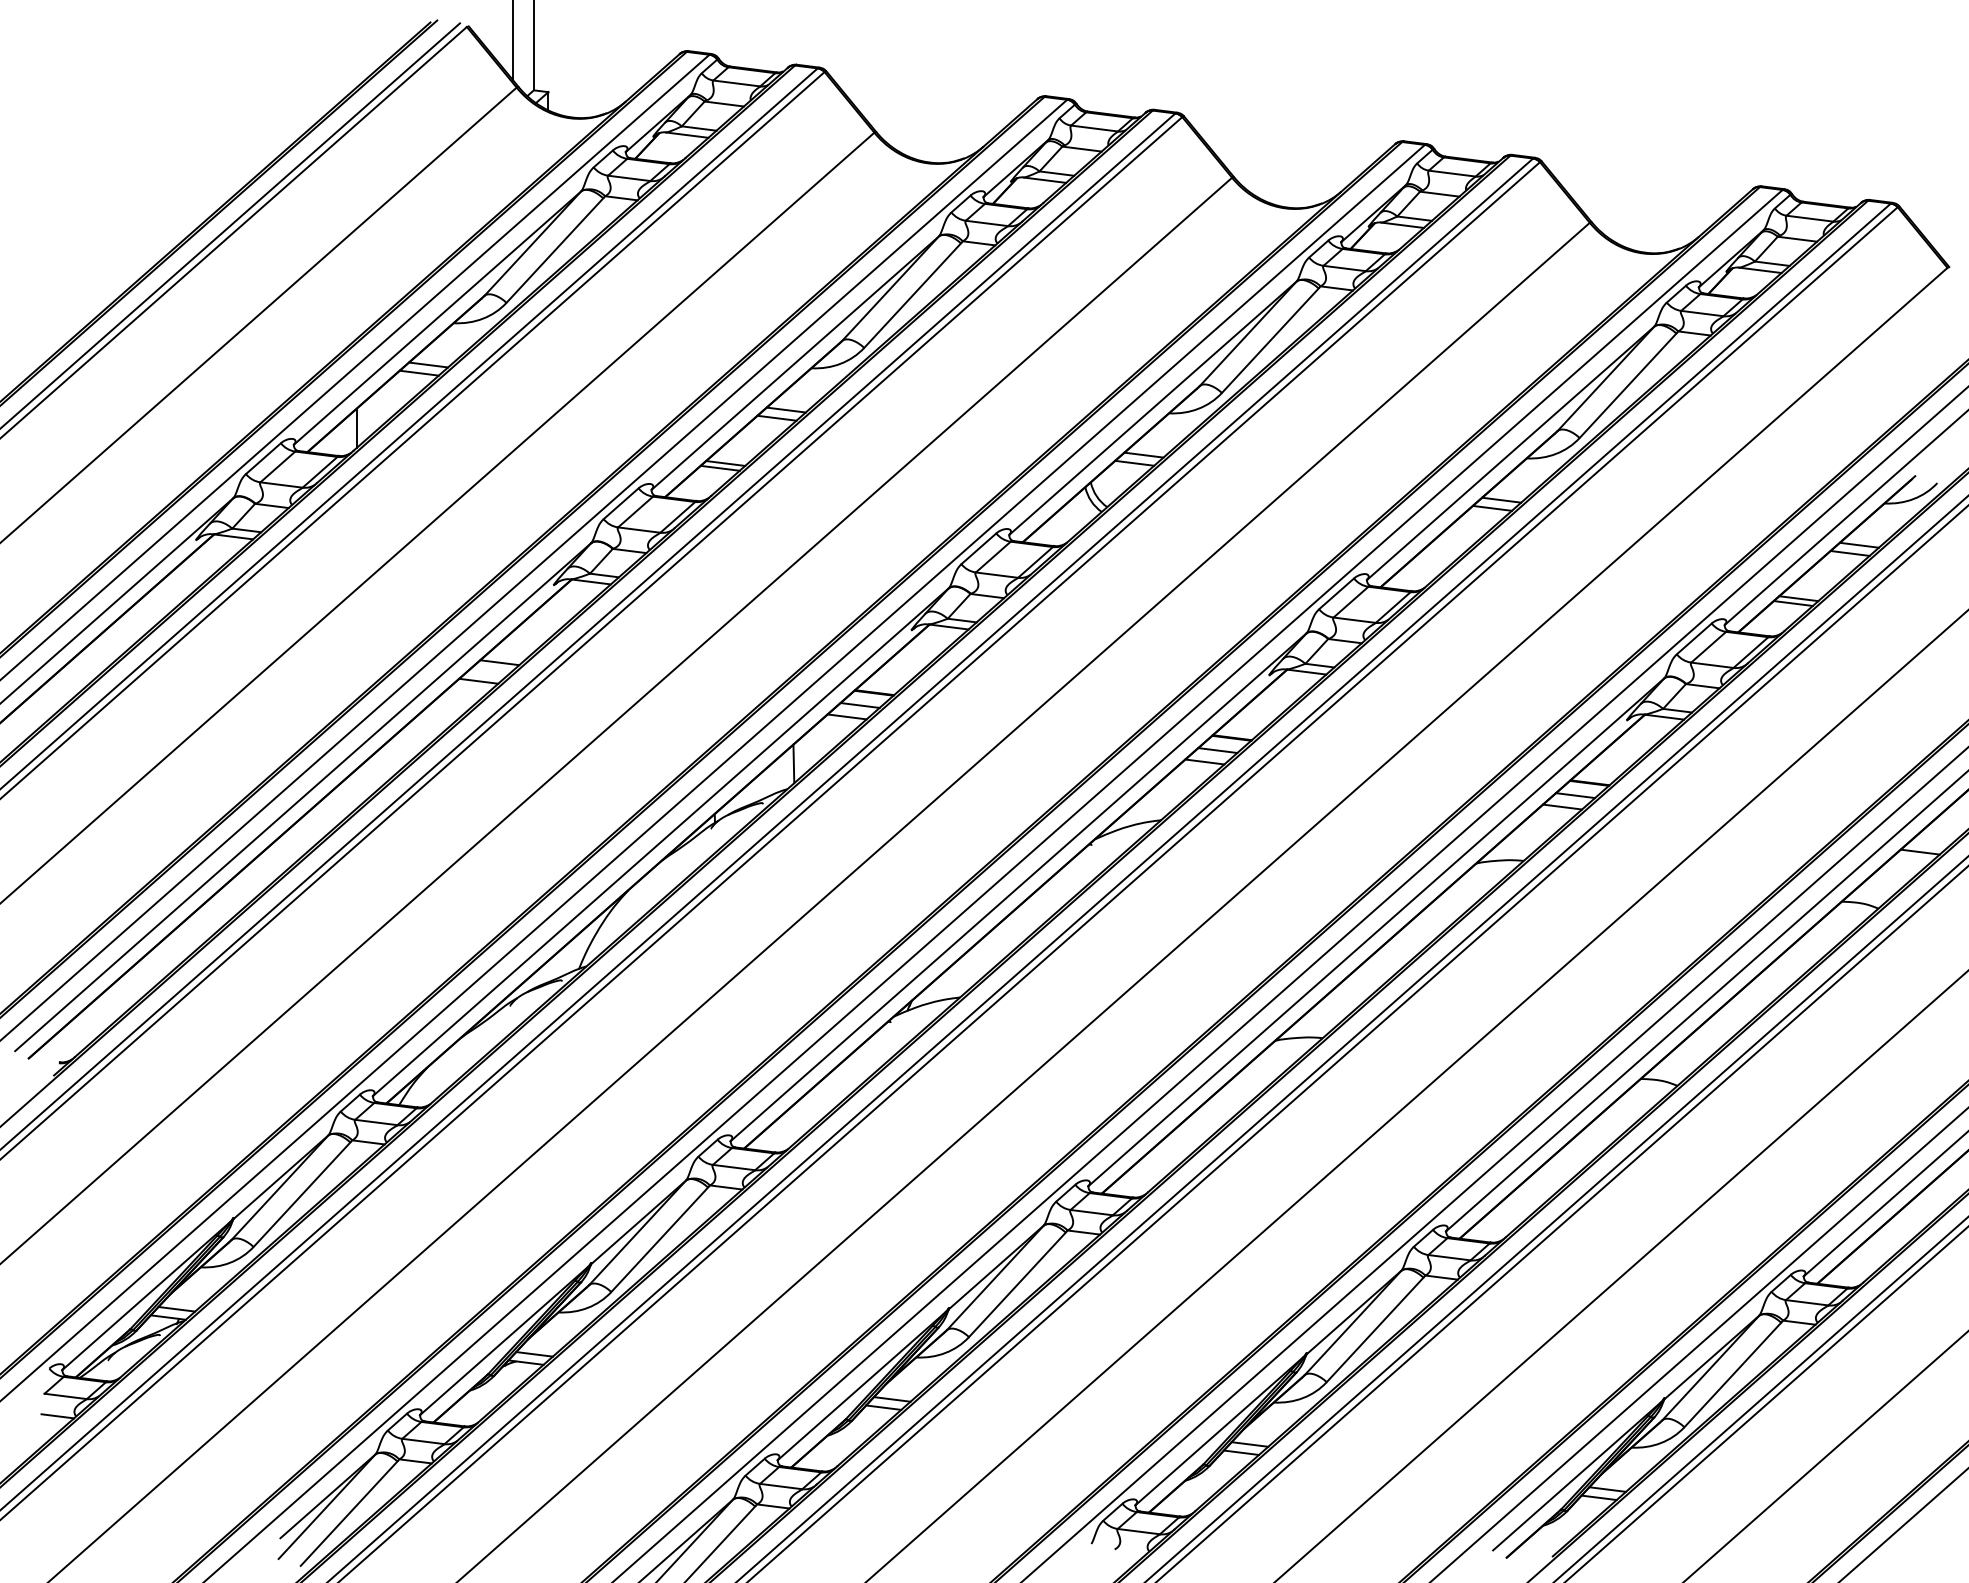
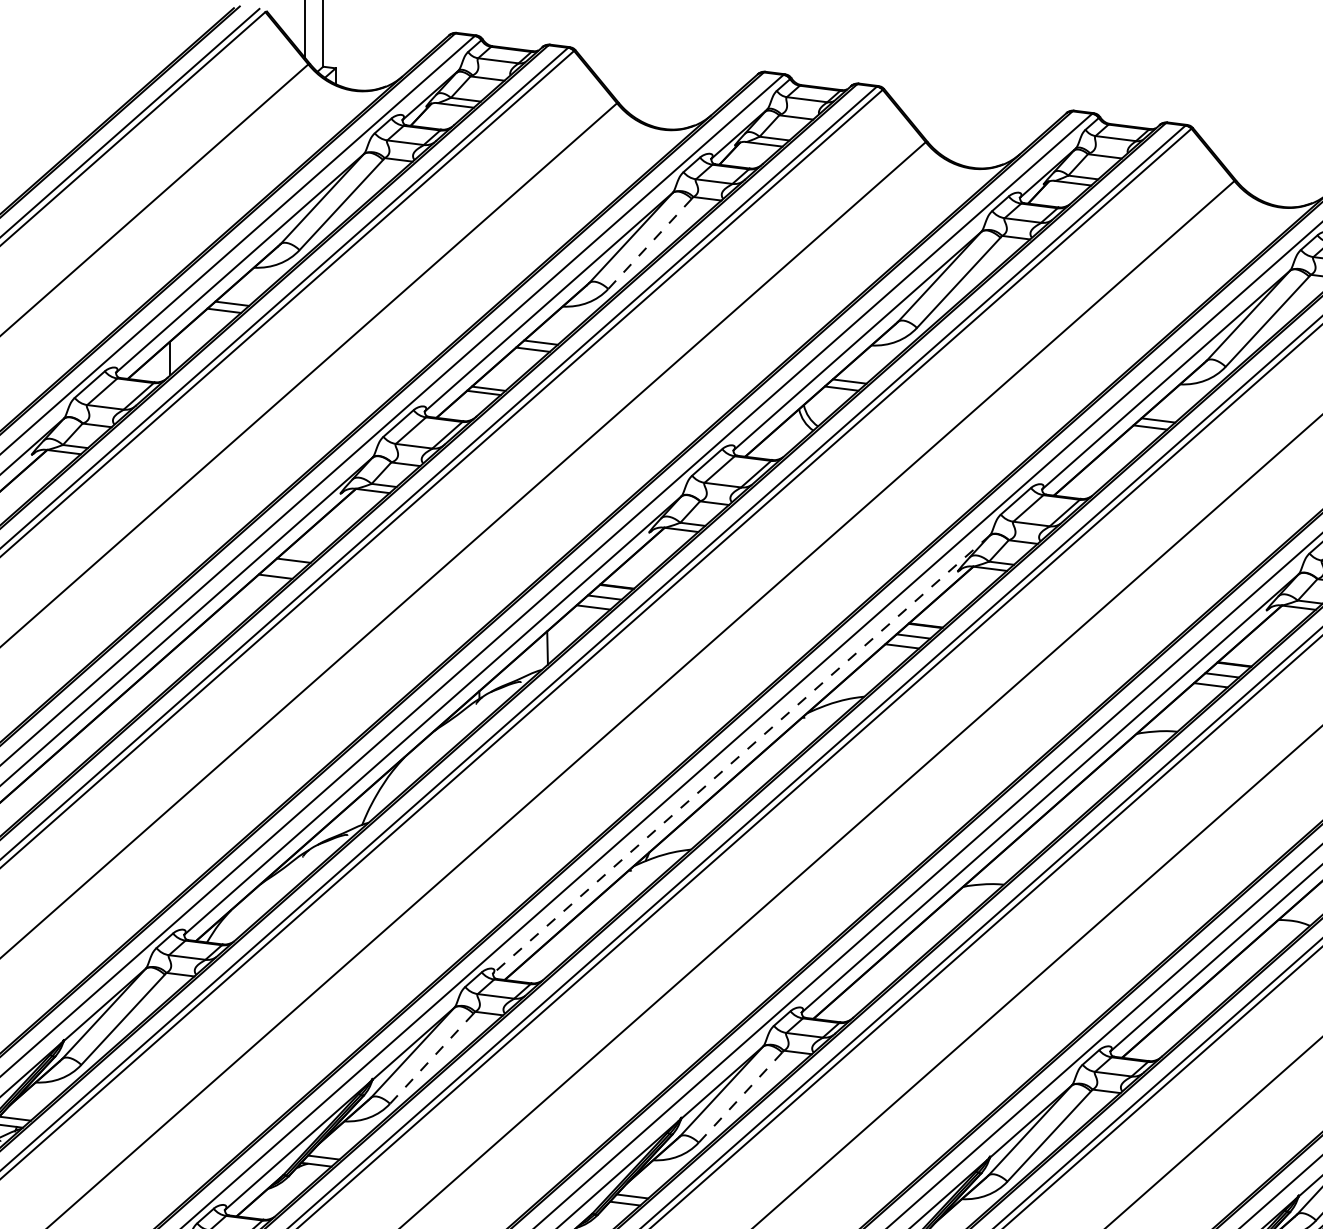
line: (912, 296) -> (649, 244), solid -> dashed
line: (1018, 887) -> (741, 754), solid -> dashed
line: (659, 1240) -> (431, 1059), solid -> dashed
line: (1017, 1285) -> (740, 1098), solid -> dashed

